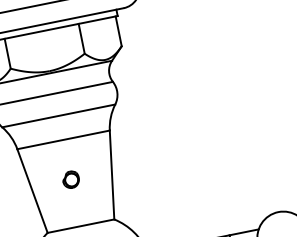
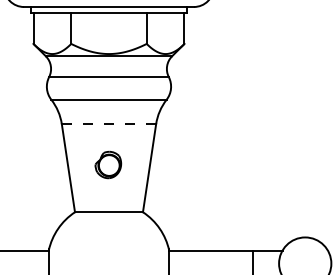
line: (64, 140) -> (109, 124), solid -> dashed
part: (71, 179) -> (108, 164), size x1.6

